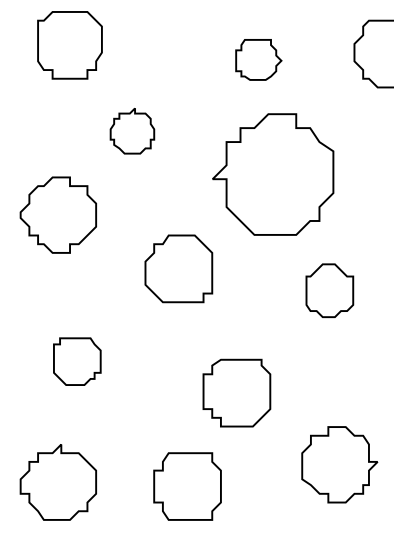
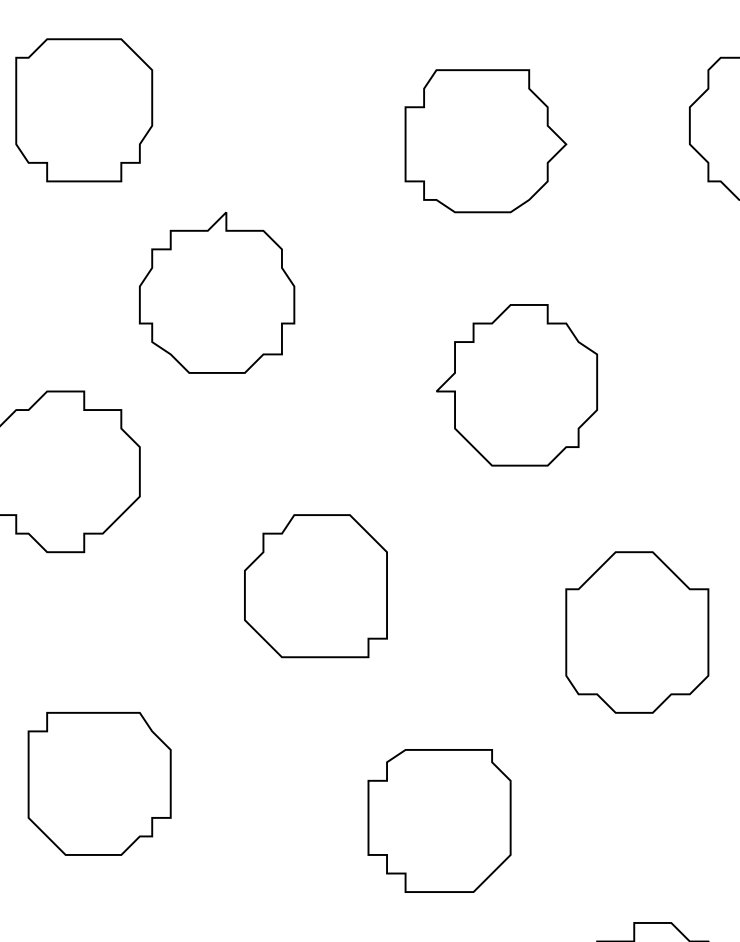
part: (258, 59) -> (485, 140), size x1.67
part: (132, 130) -> (217, 291), size x1.67
part: (273, 174) -> (517, 385), size x0.62
part: (329, 290) -> (636, 632), size x1.43
part: (77, 361) -> (100, 783), size x1.43
part: (236, 392) -> (438, 819), moved

